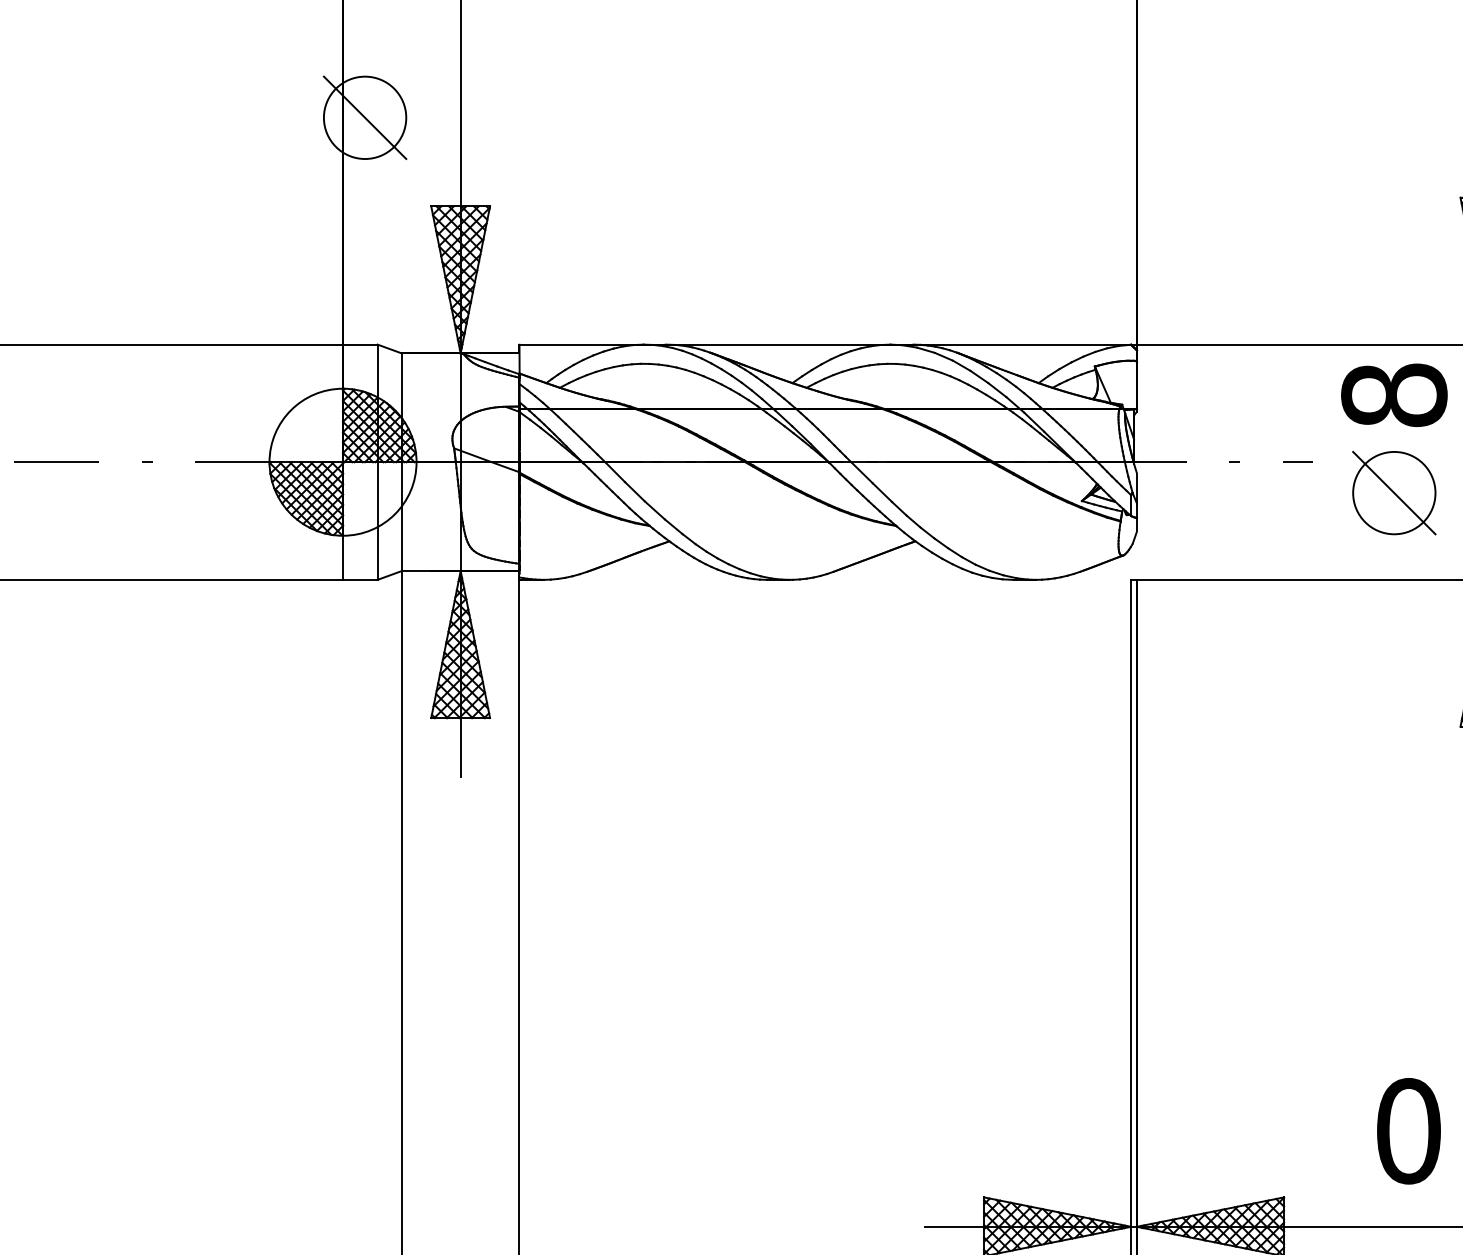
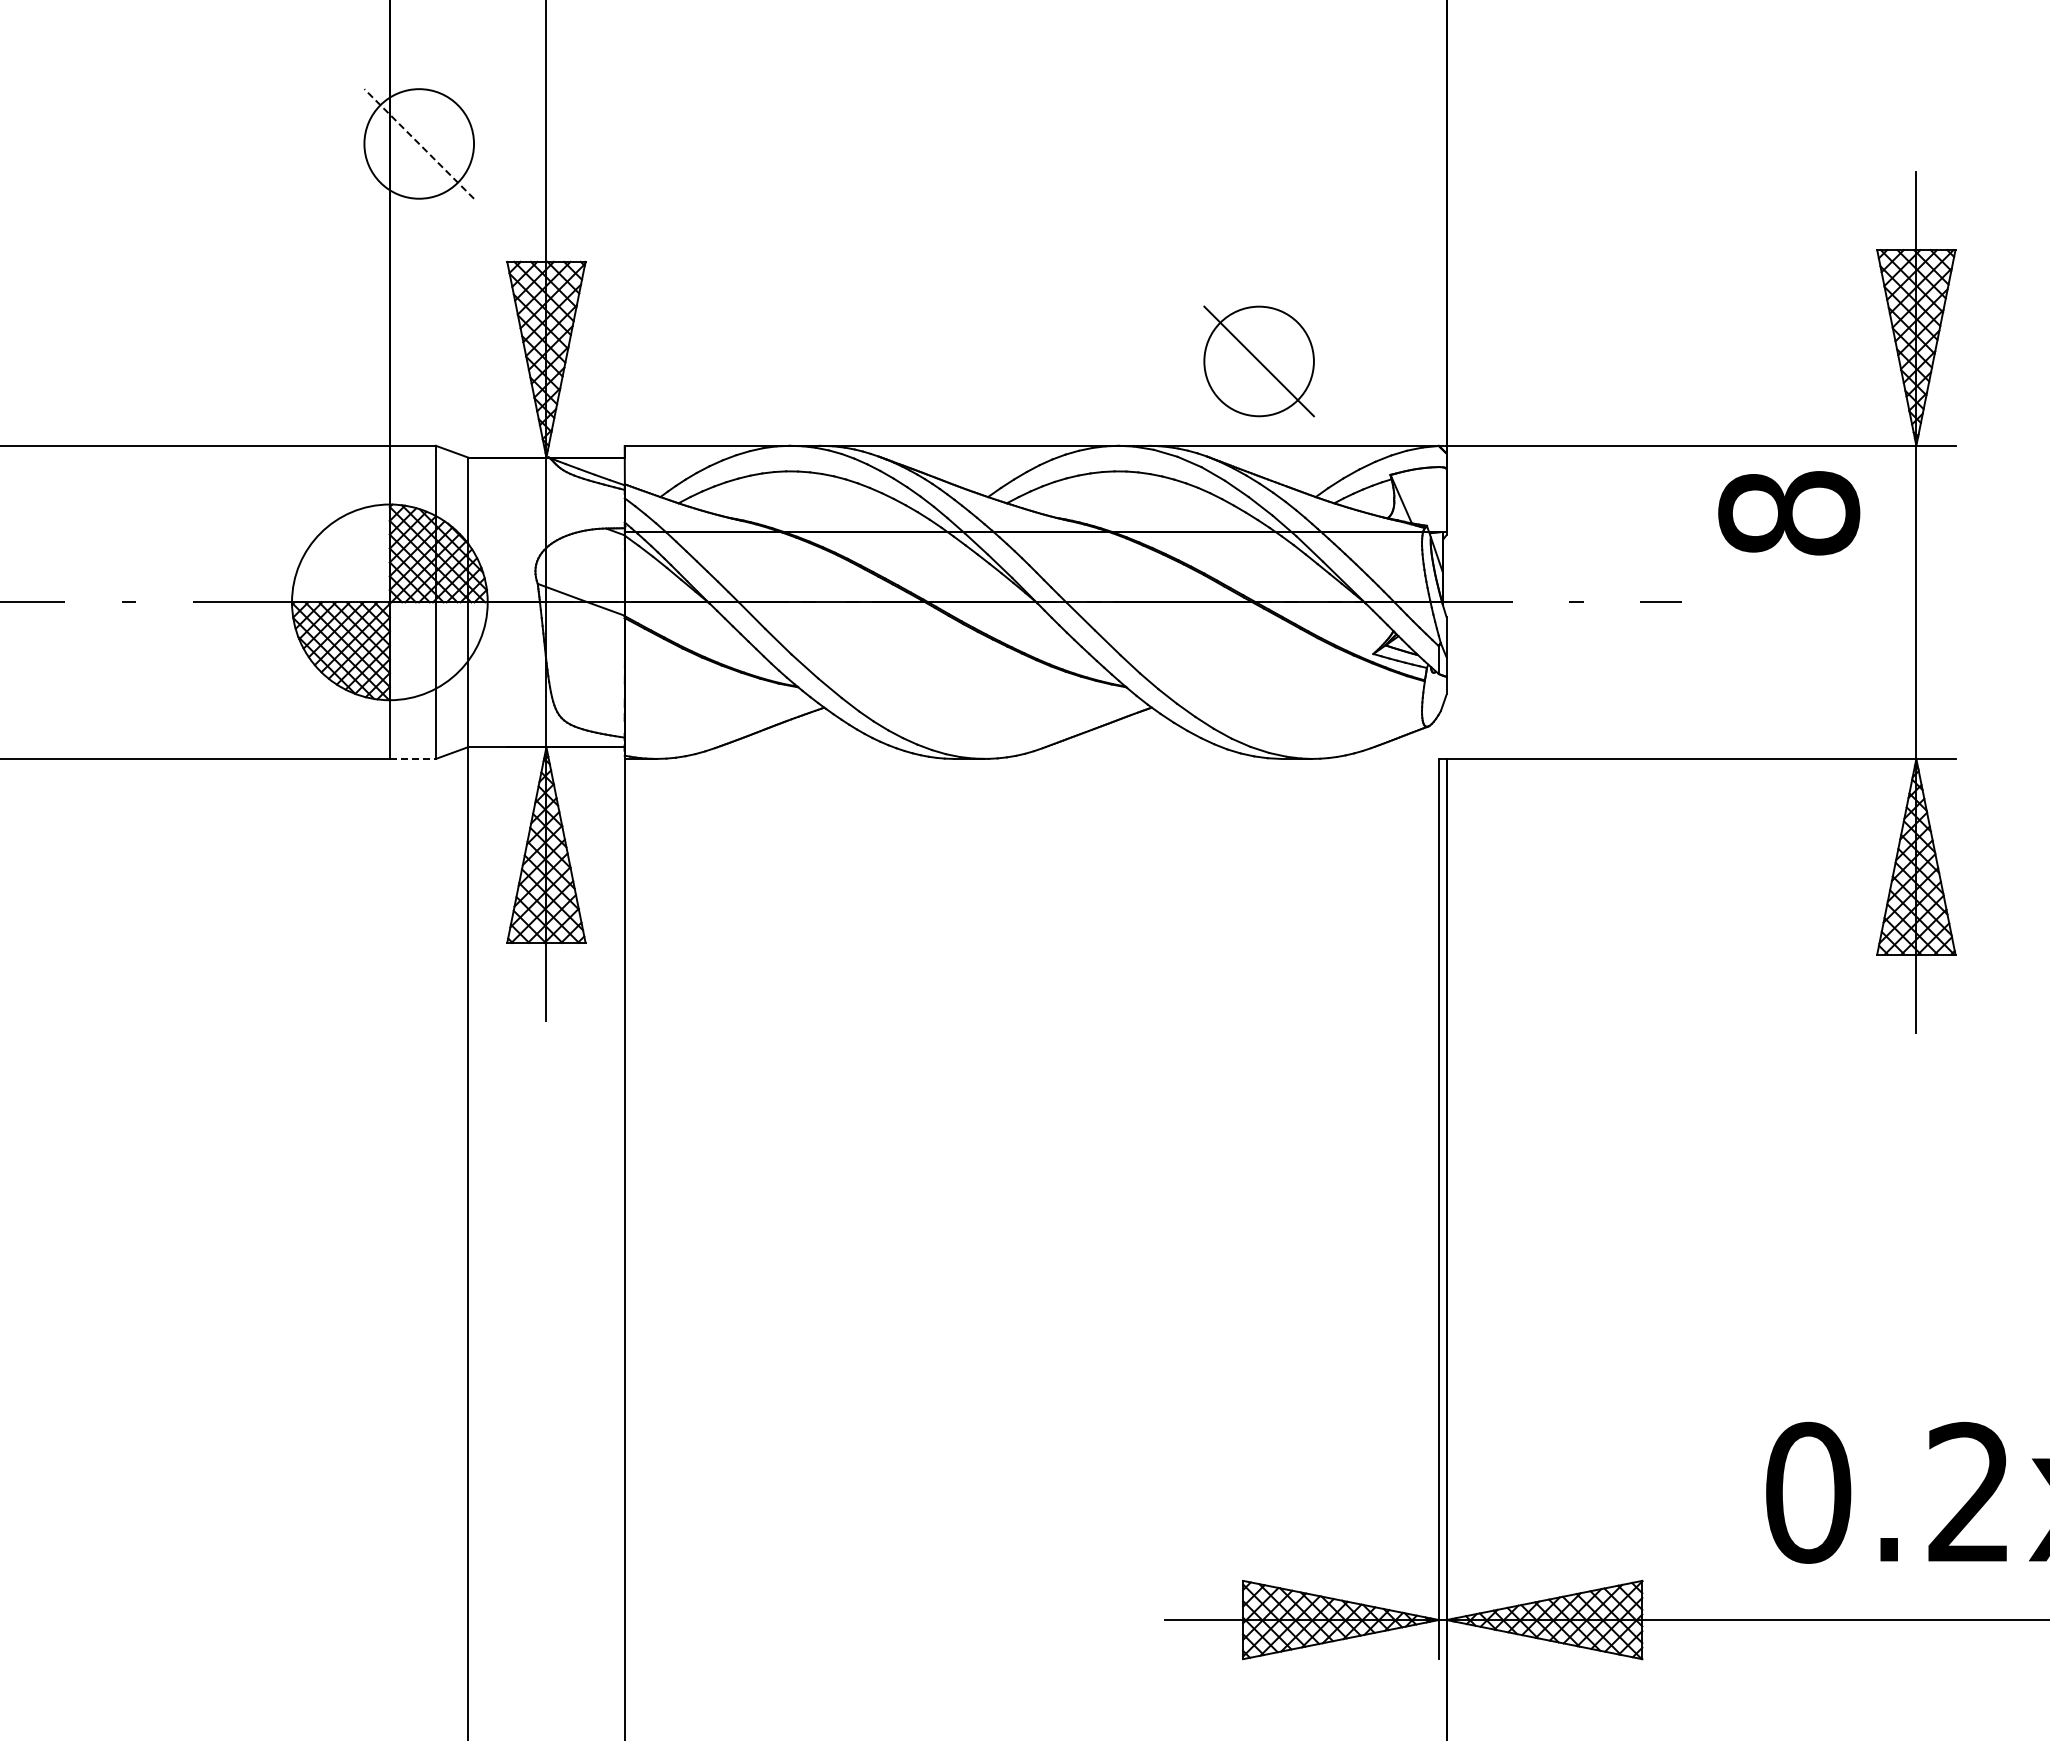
line: (364, 117) -> (418, 143), solid -> dashed
part: (1393, 493) -> (1258, 361), moved
line: (360, 579) -> (413, 758), solid -> dashed

